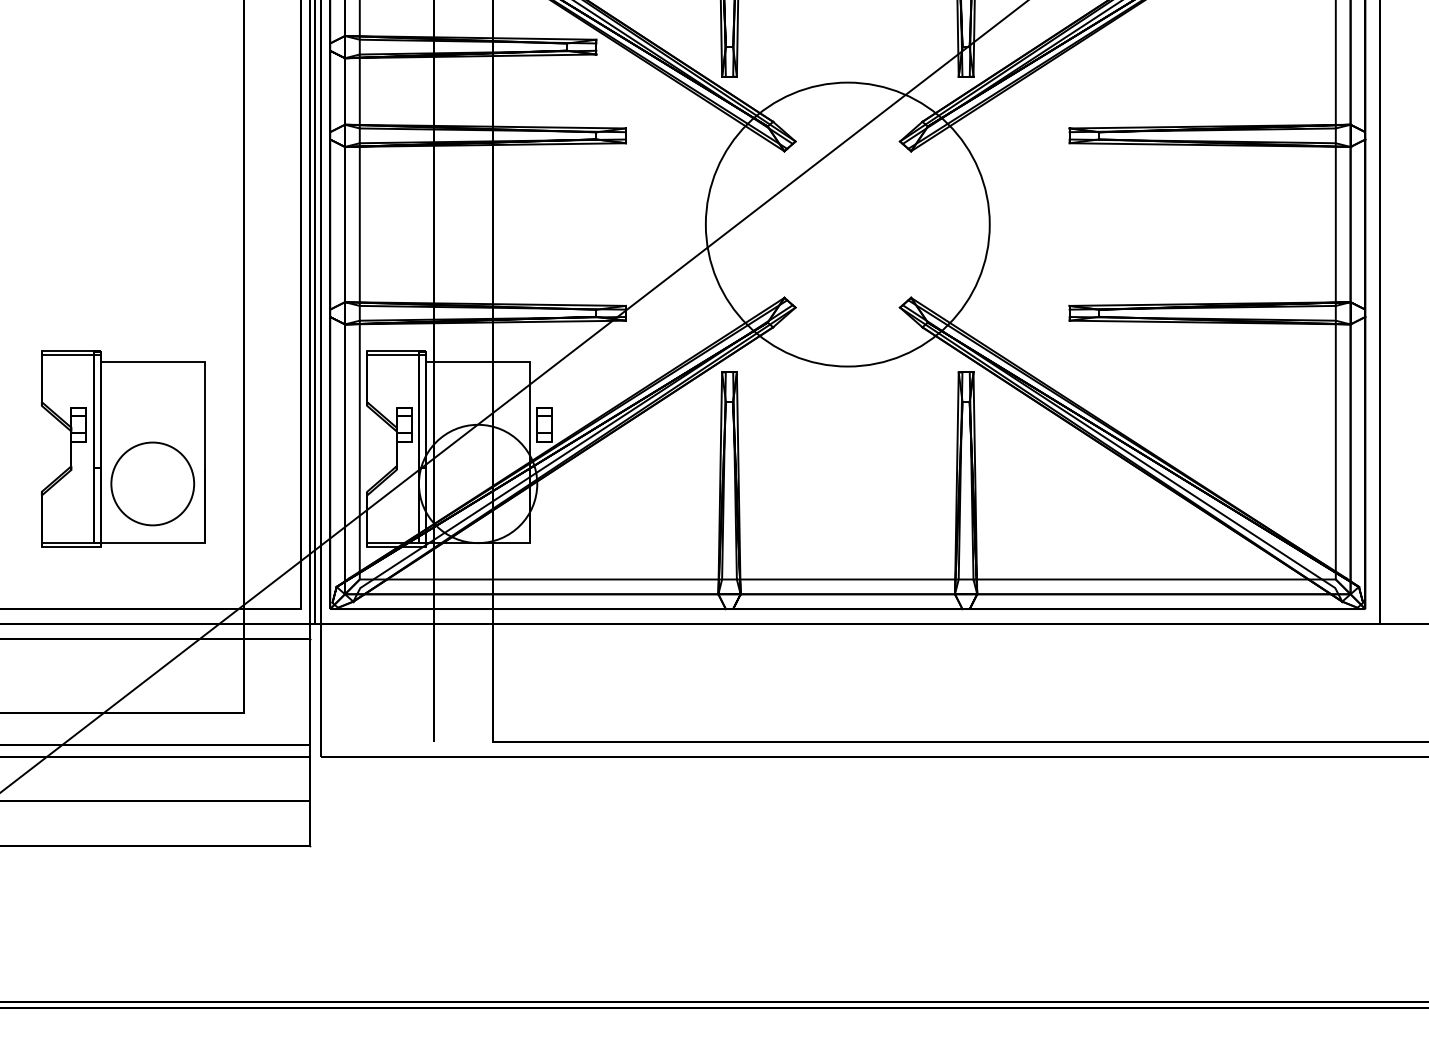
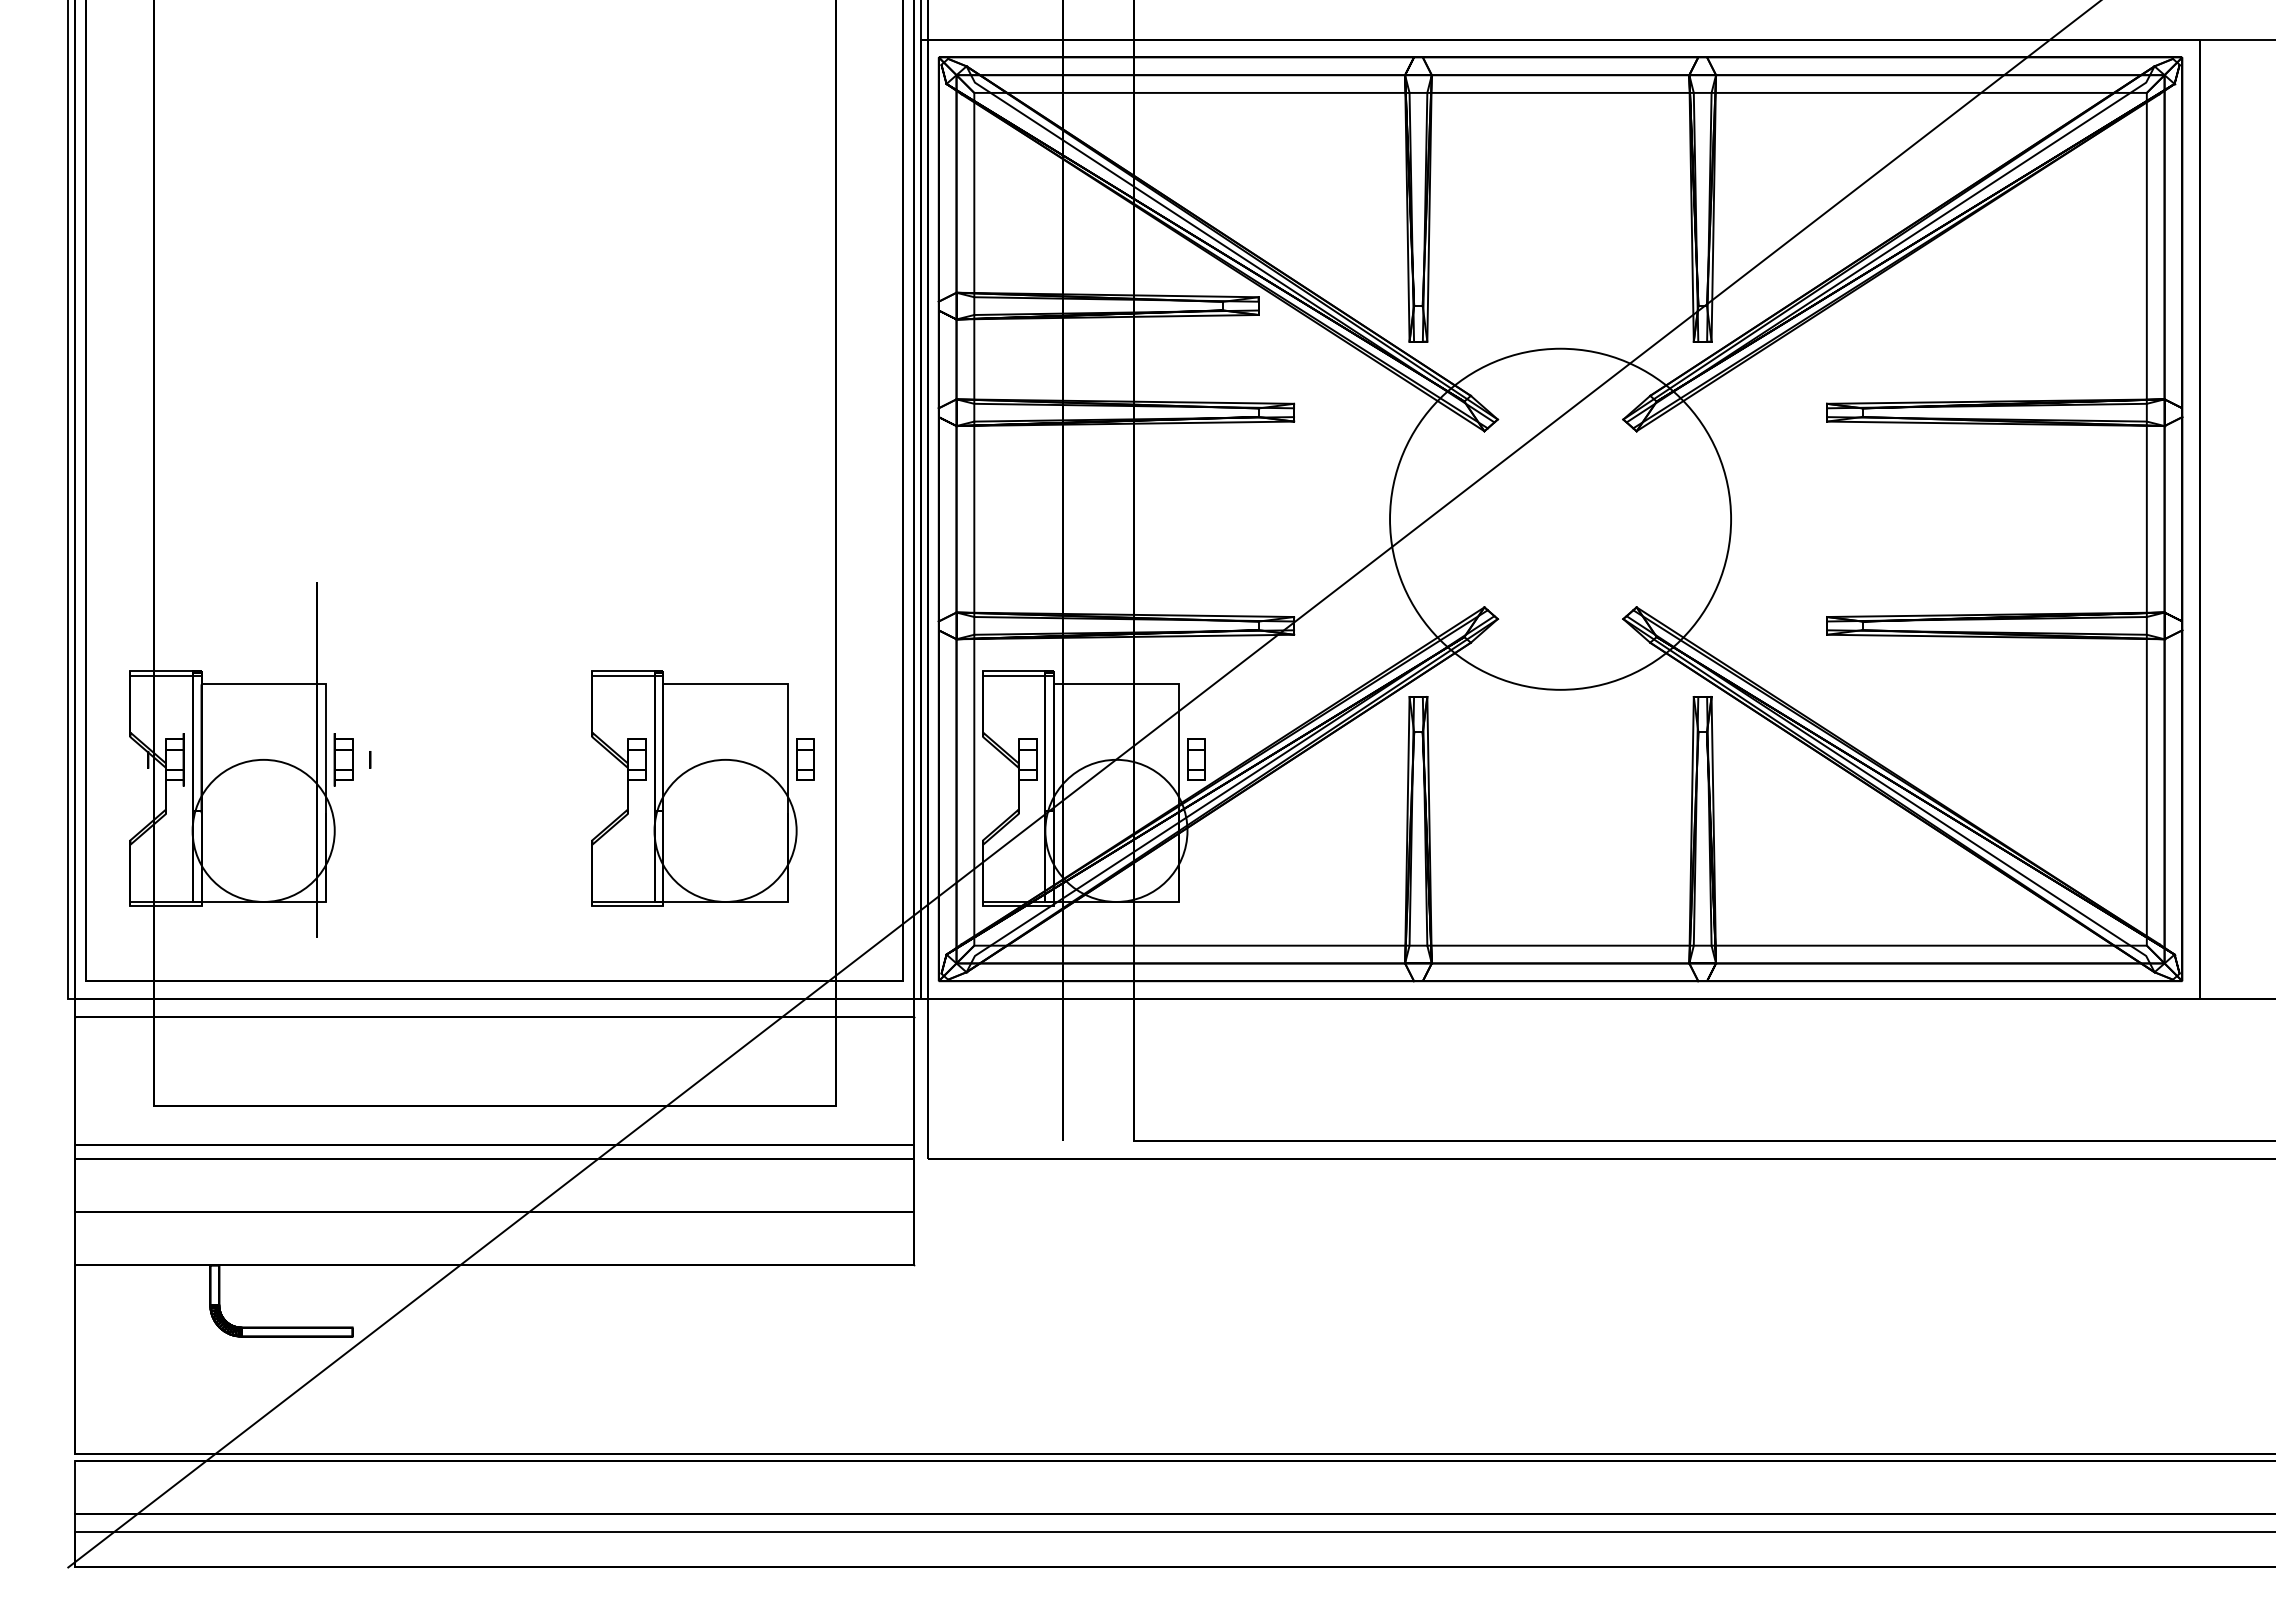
part: (219, 424) -> (805, 759), added
circle: (152, 483) -> (725, 830), size x1.43

